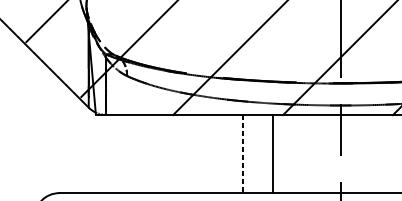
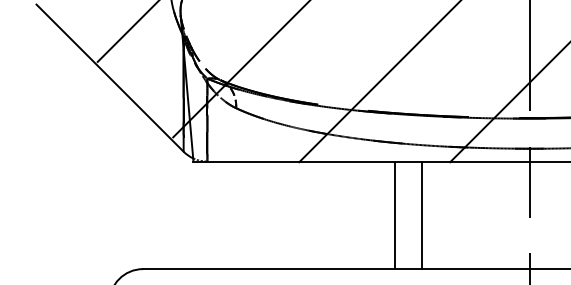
line: (243, 154) -> (395, 215), dashed -> solid
line: (273, 154) -> (422, 215), moved

